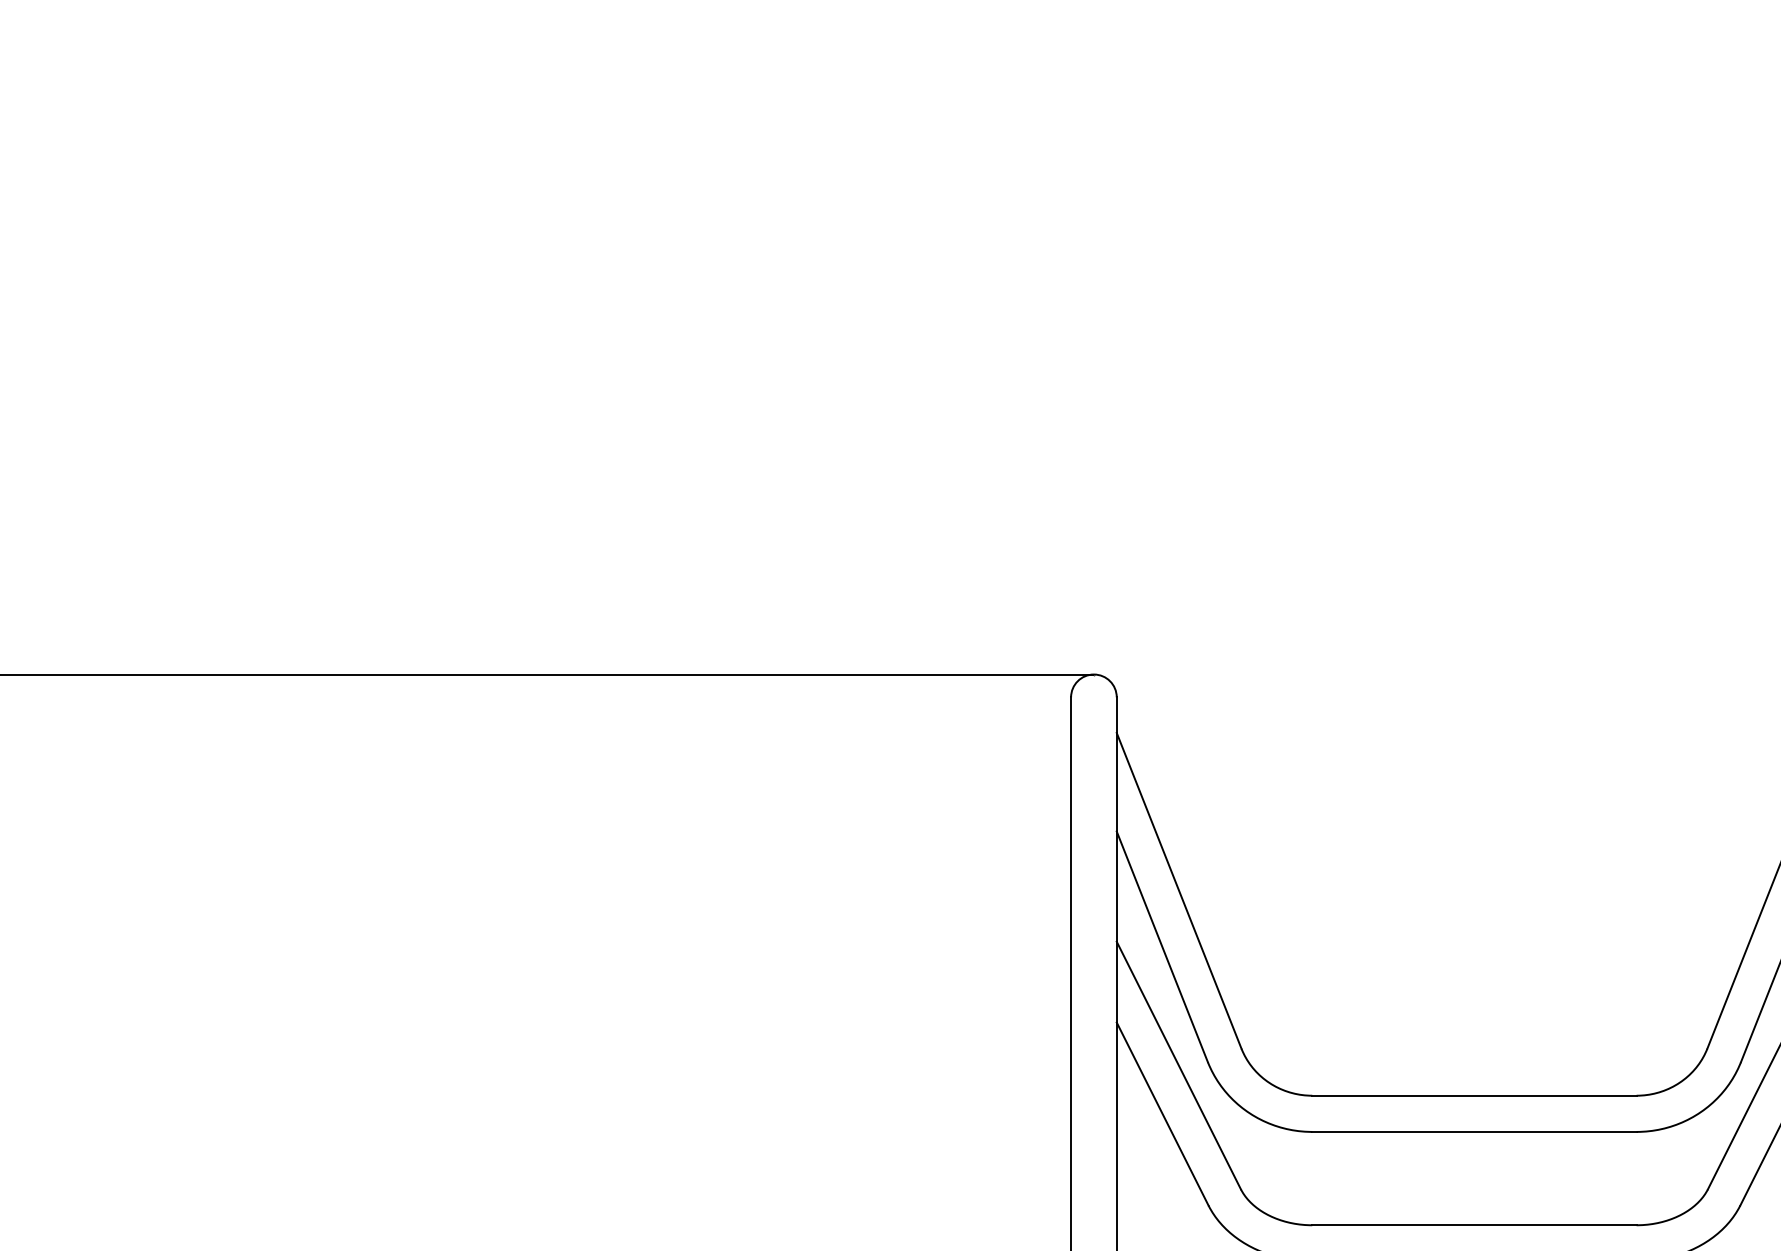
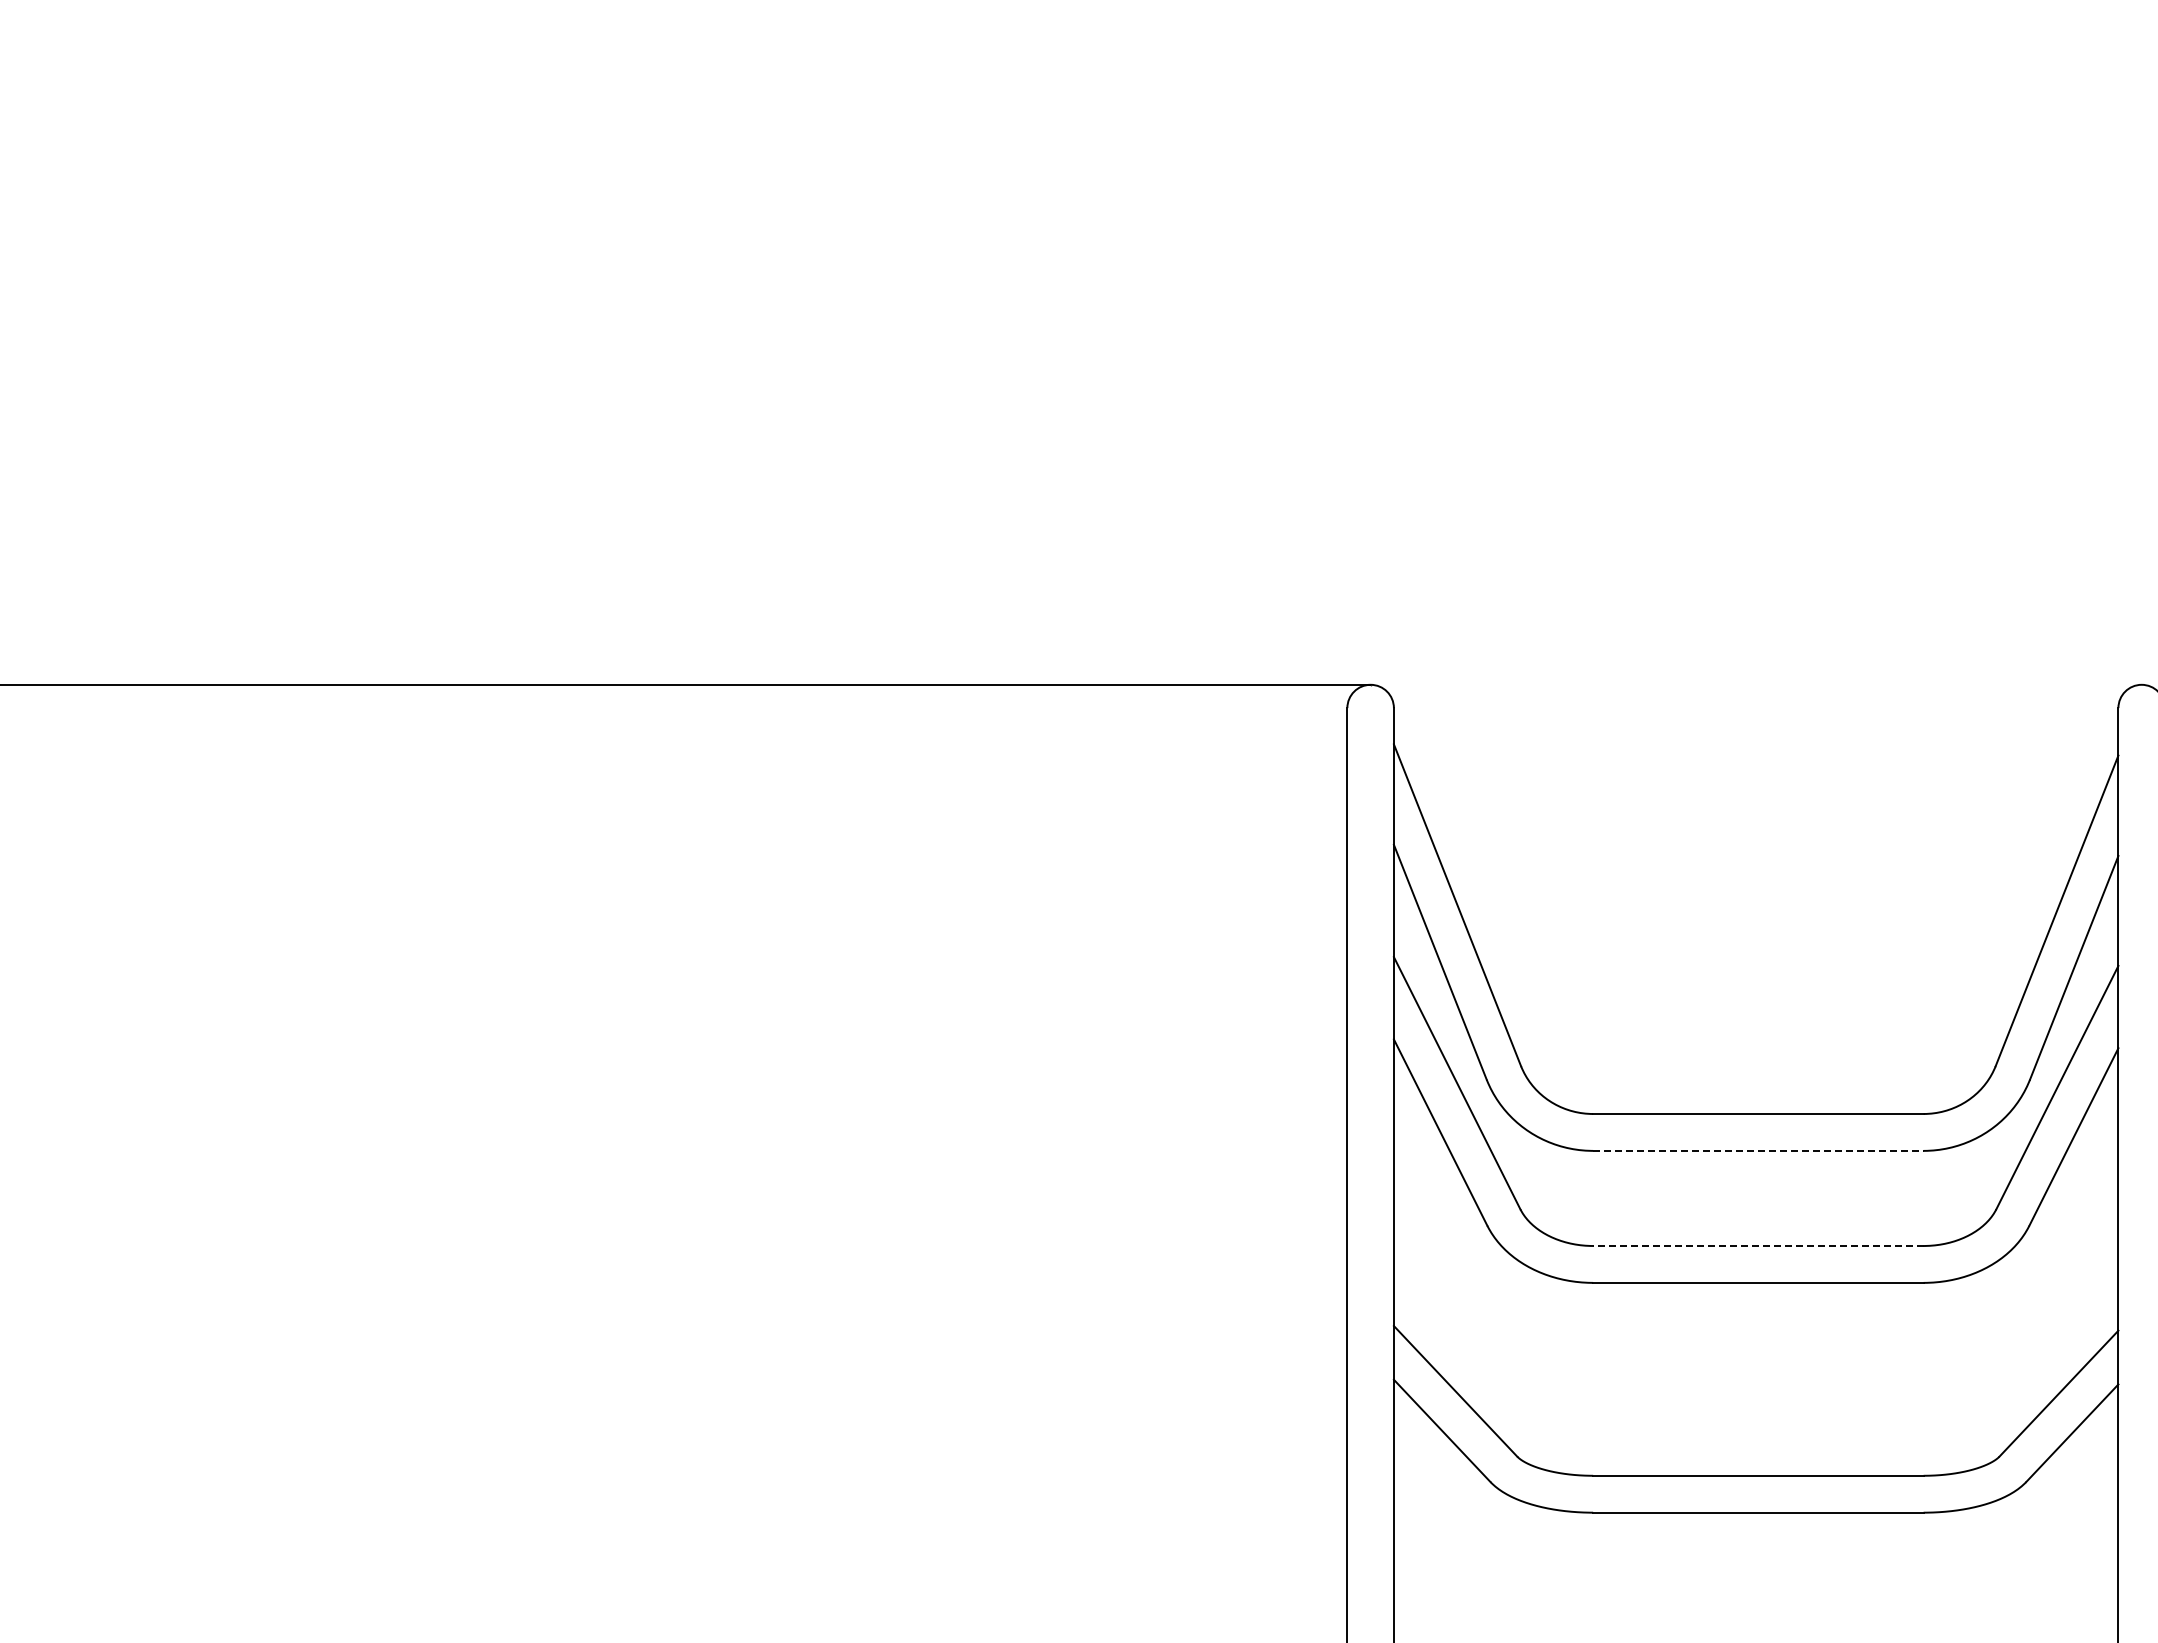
line: (1474, 1131) -> (1758, 1150), solid -> dashed
line: (1473, 1225) -> (1757, 1246), solid -> dashed

